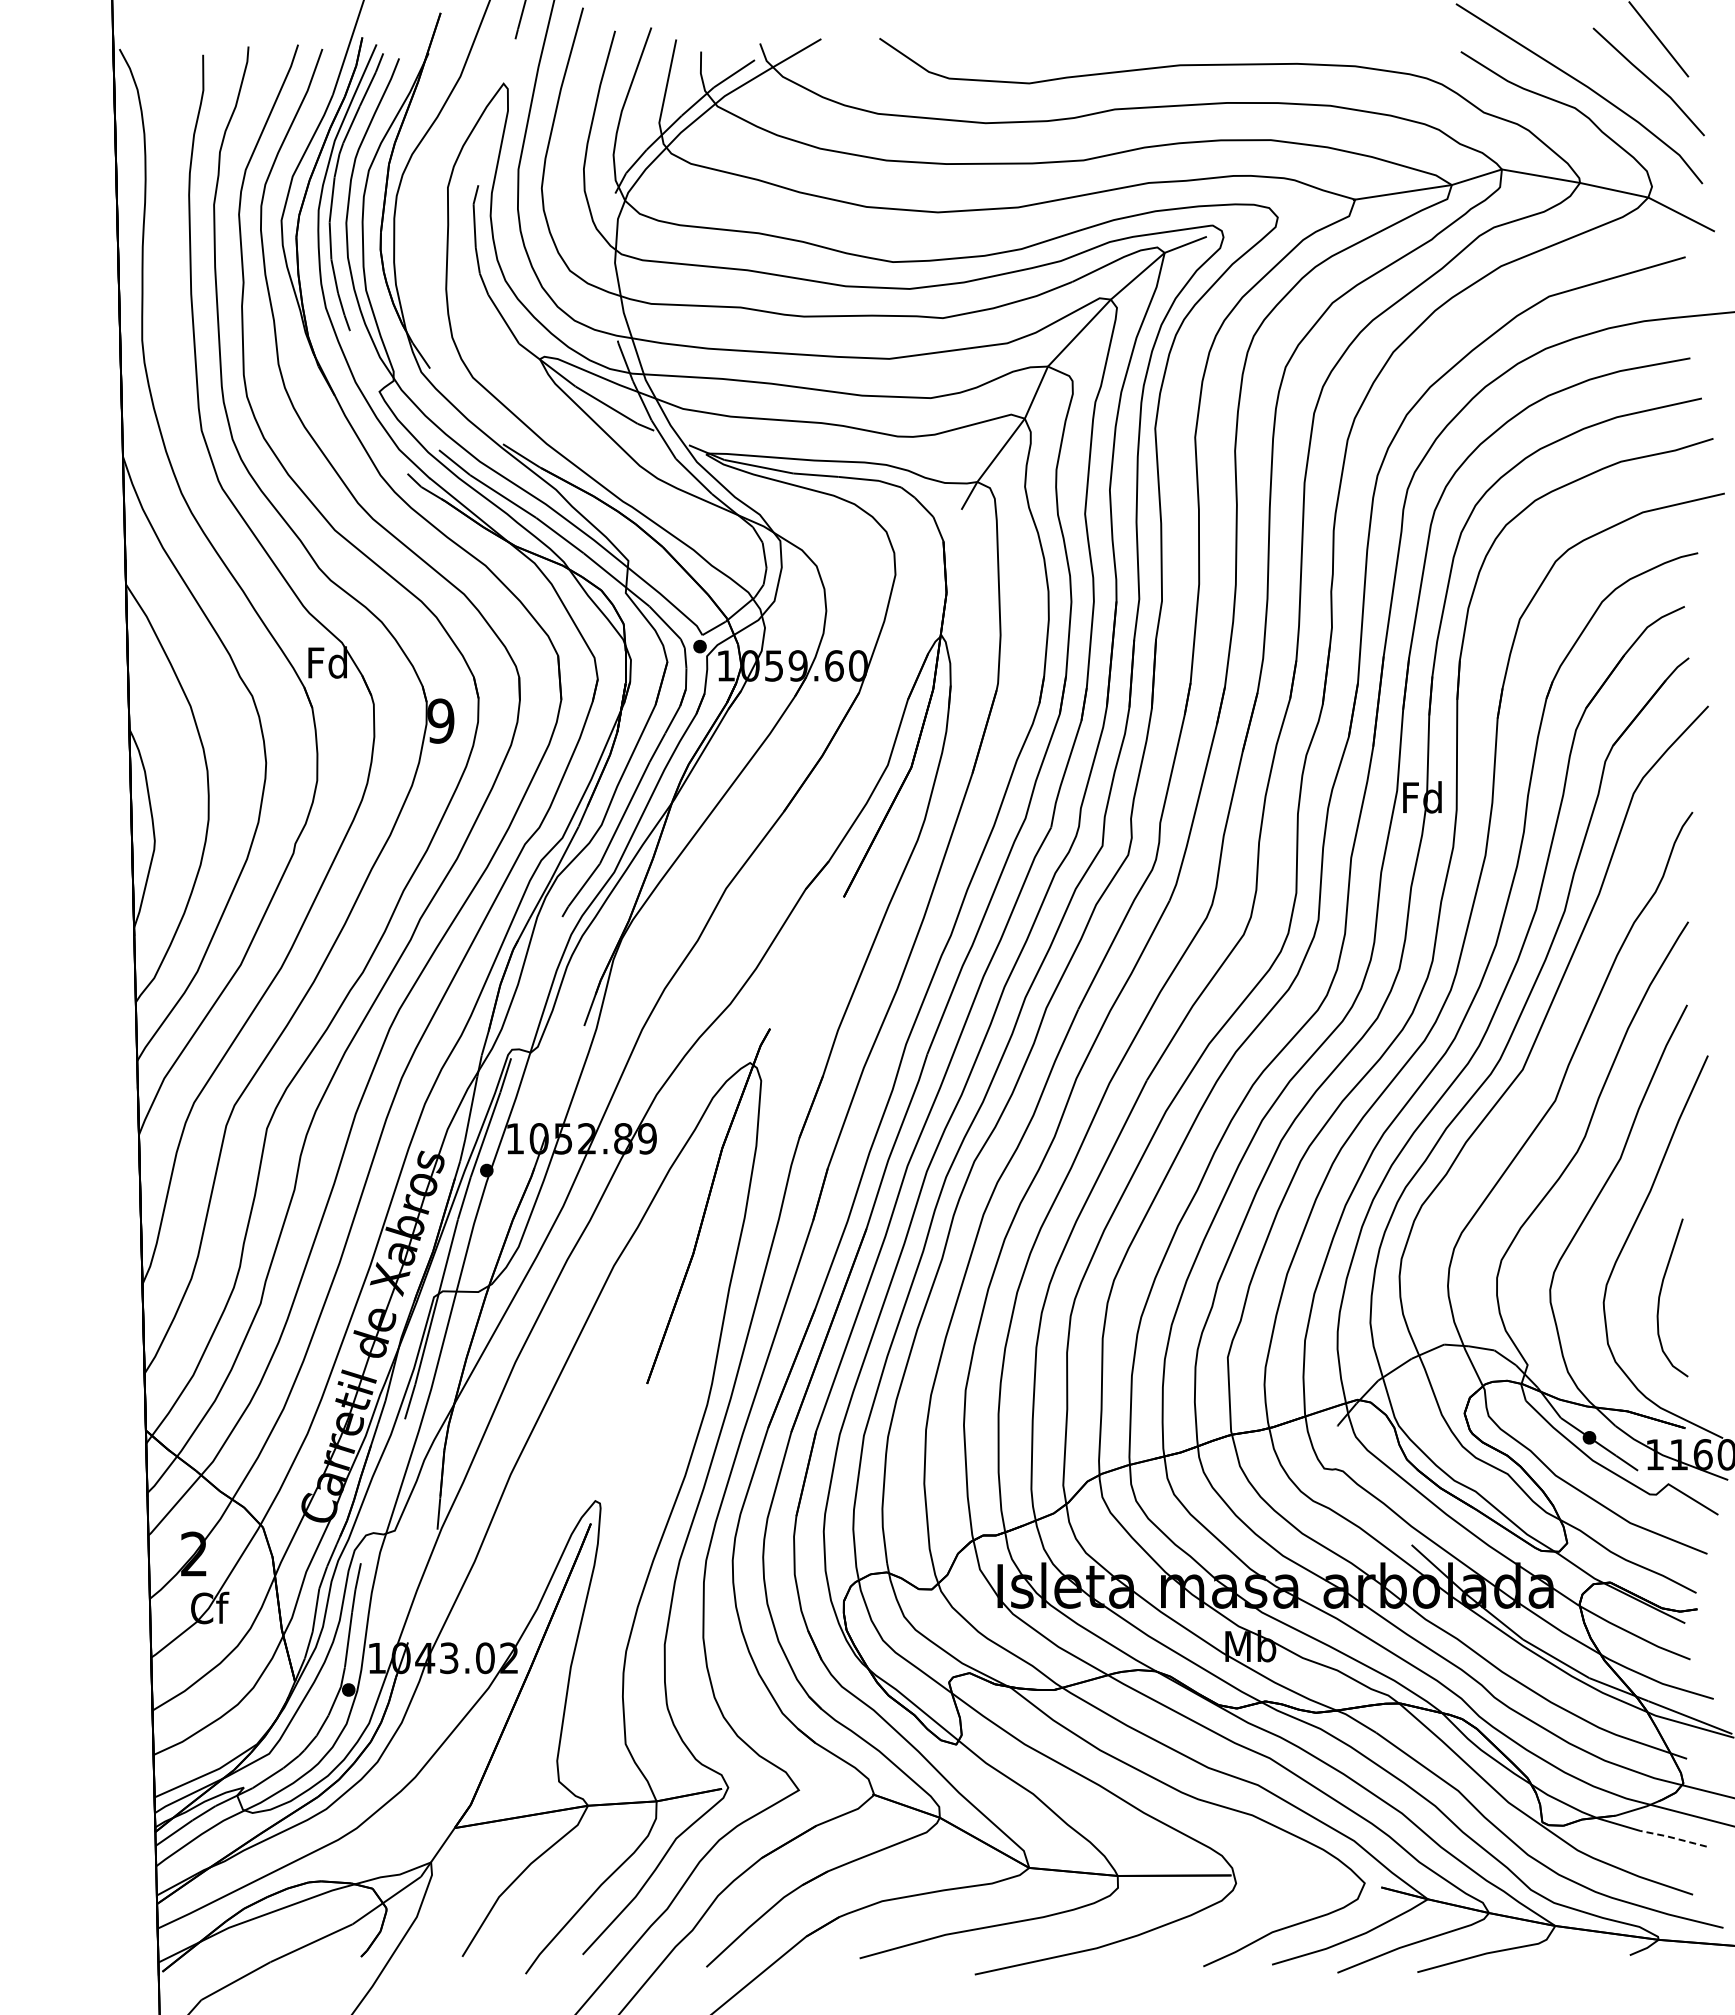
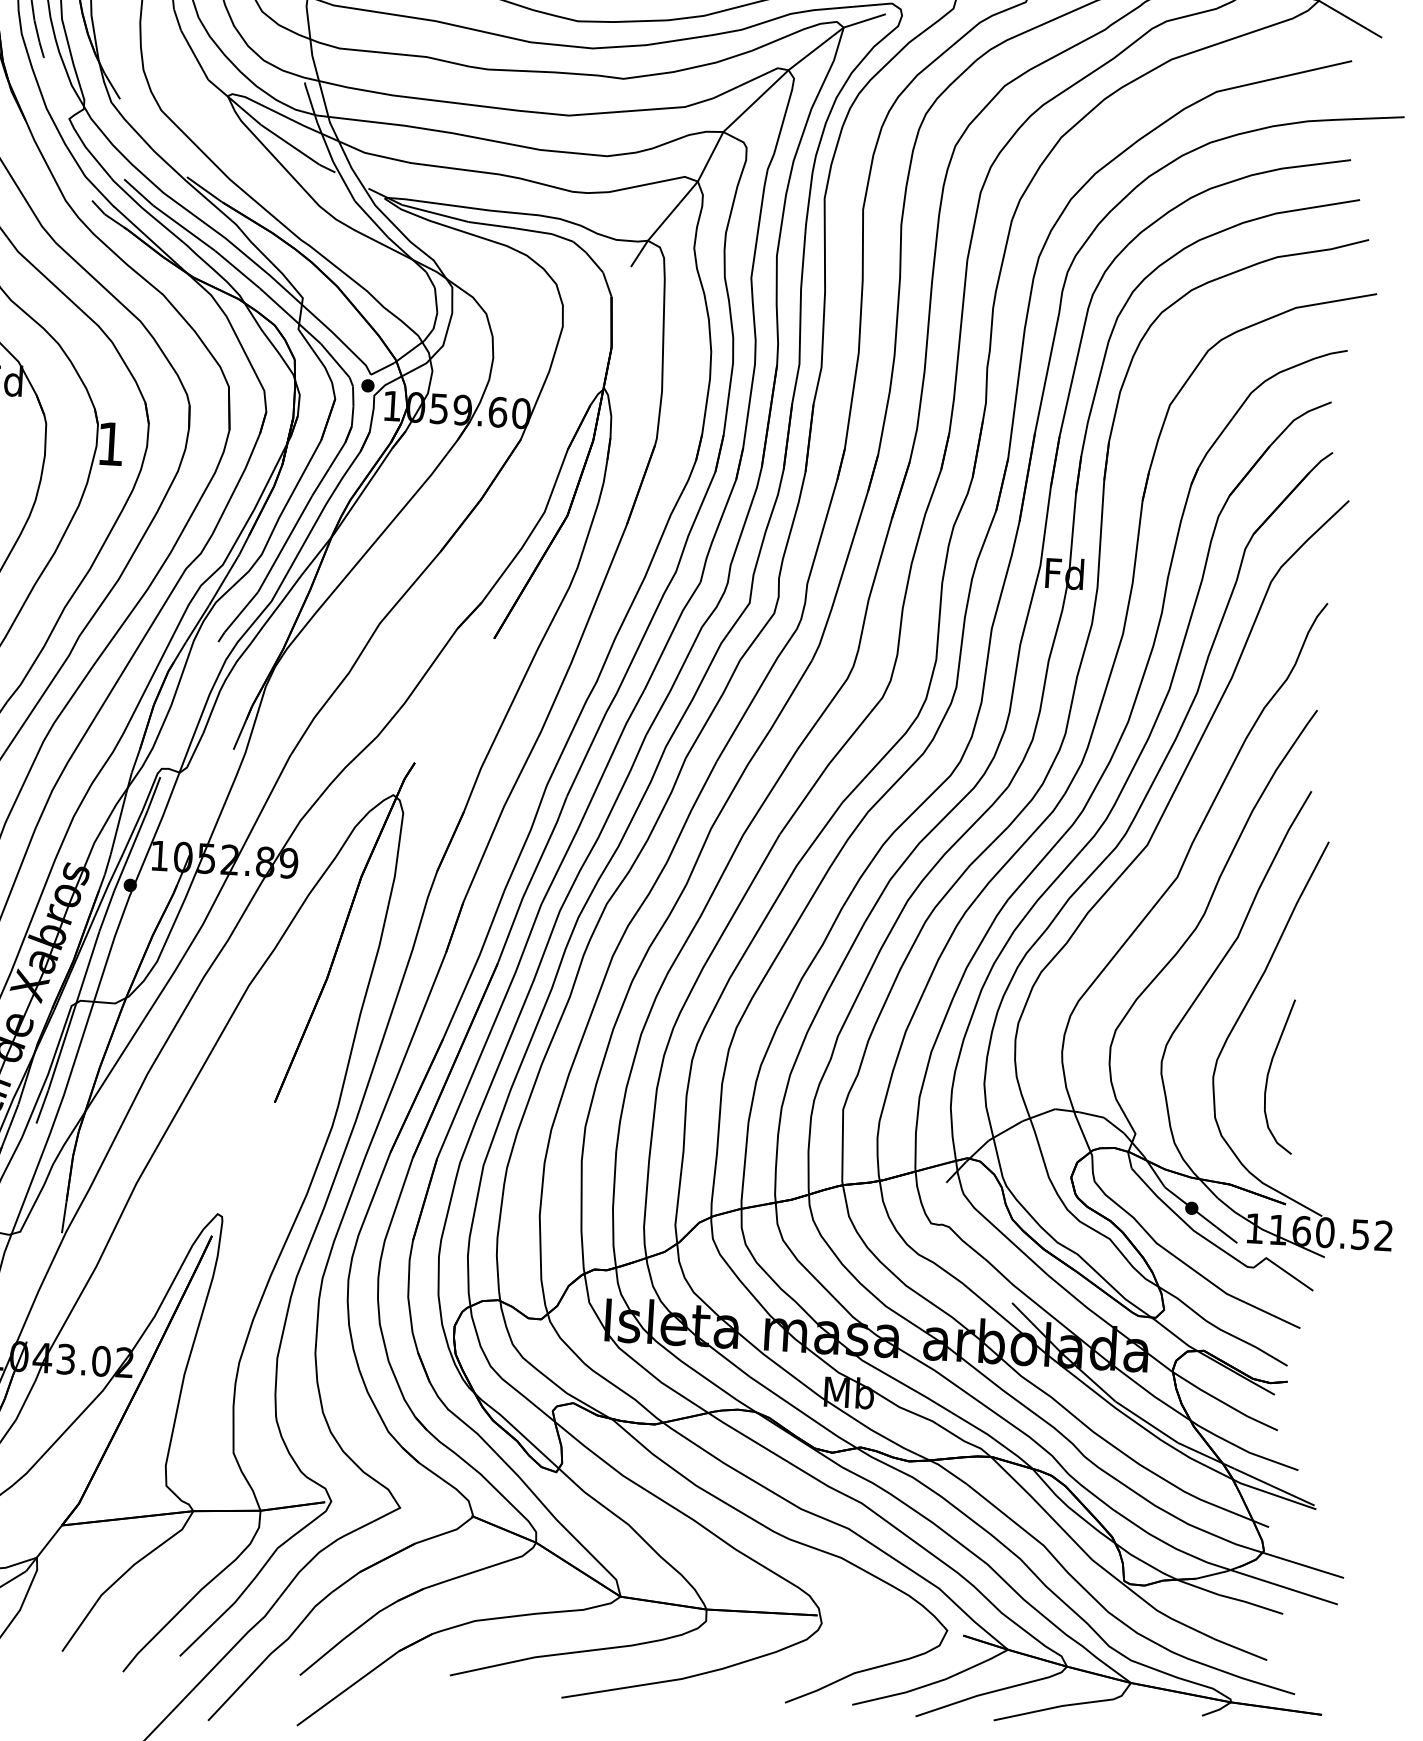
text: (440, 720) -> (110, 443), 9 -> 1
line: (1672, 1837) -> (1250, 1603), dashed -> solid

